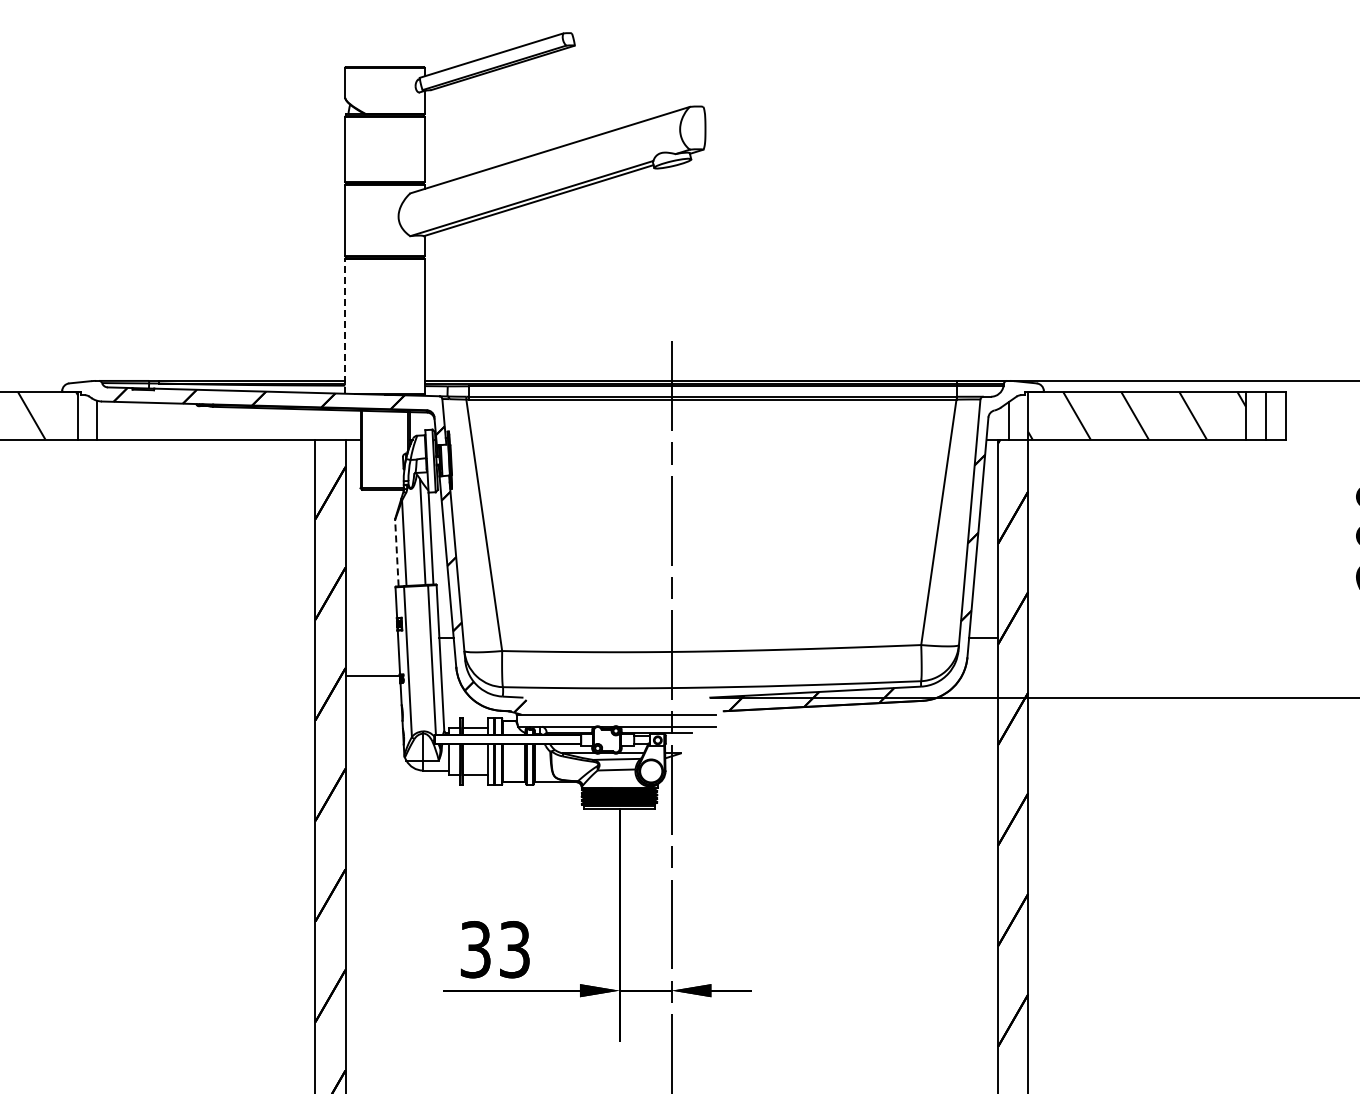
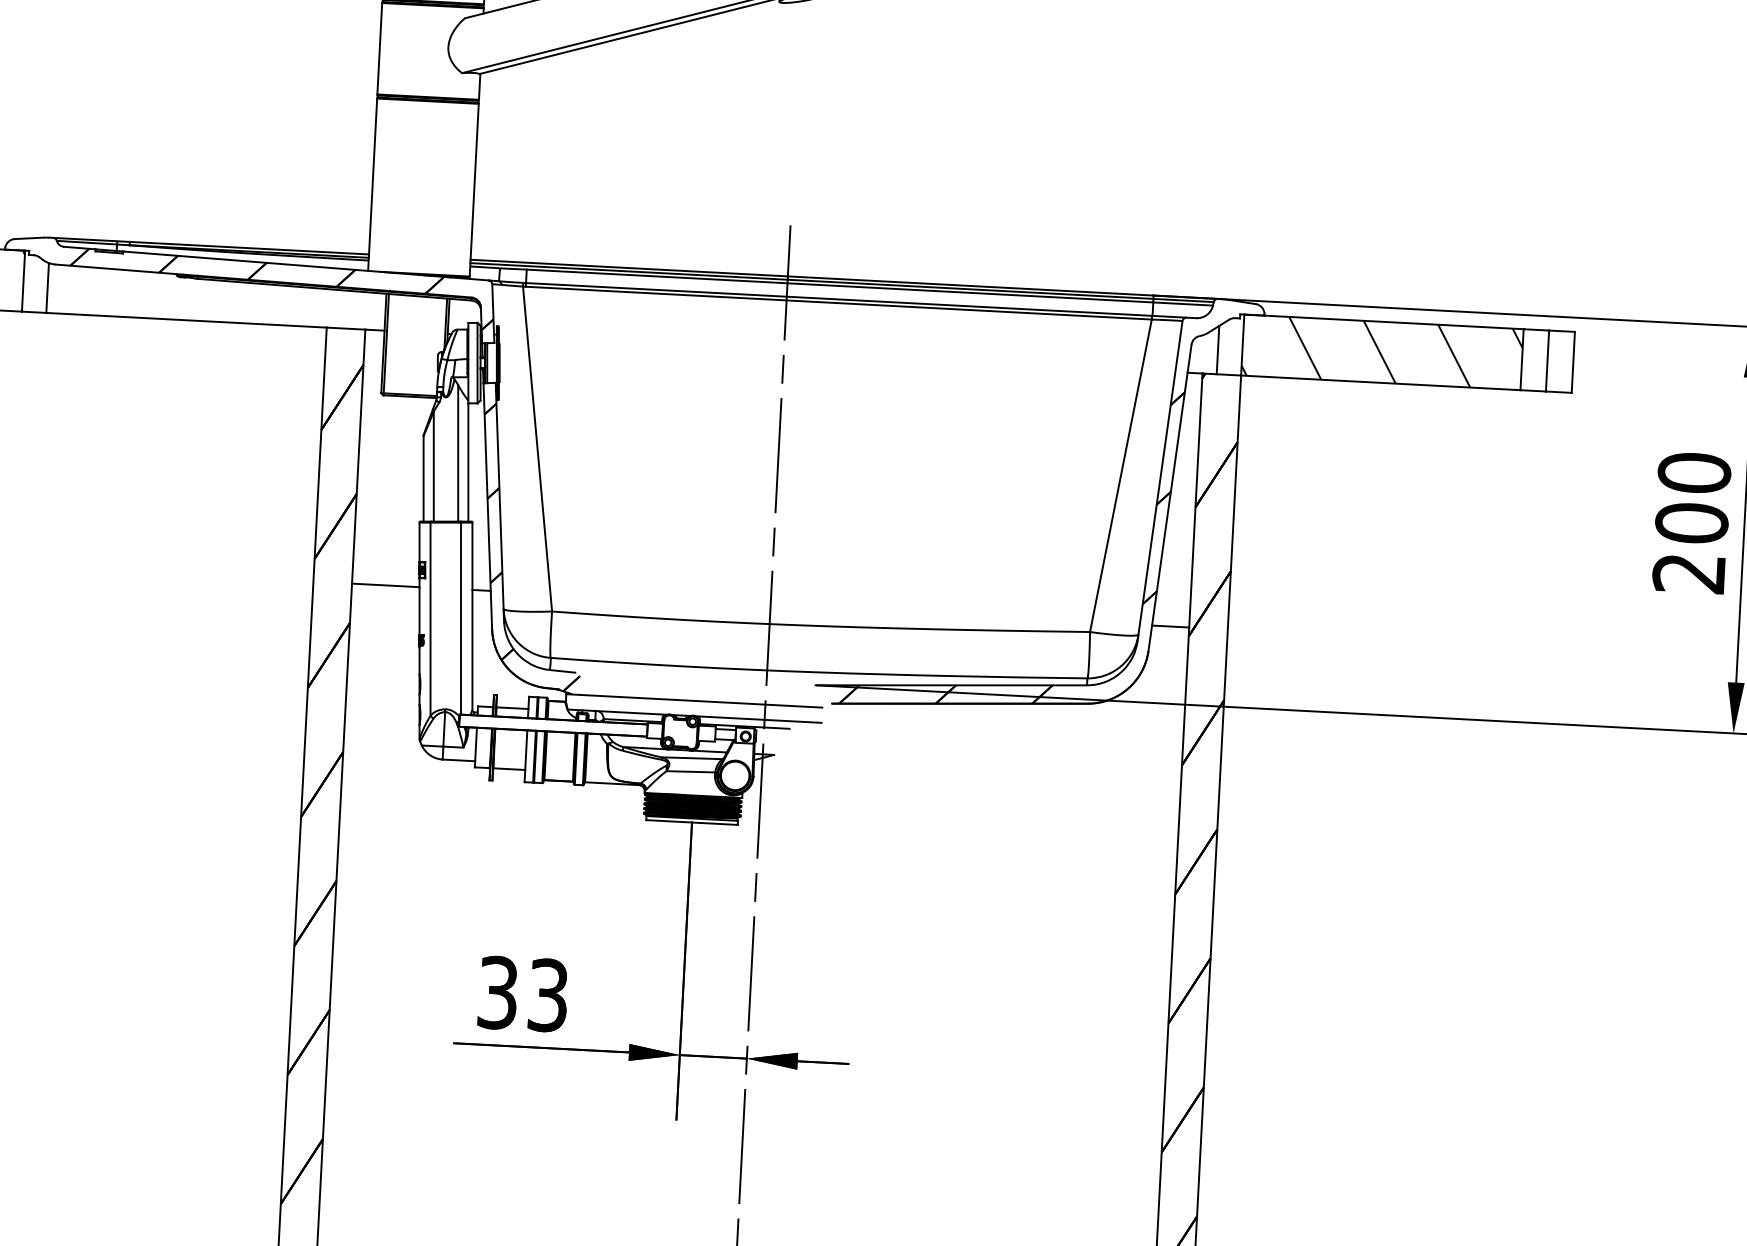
line: (345, 326) -> (372, 184), dashed -> solid
line: (396, 552) -> (423, 478), dashed -> solid
line: (371, 675) -> (385, 585), moved

